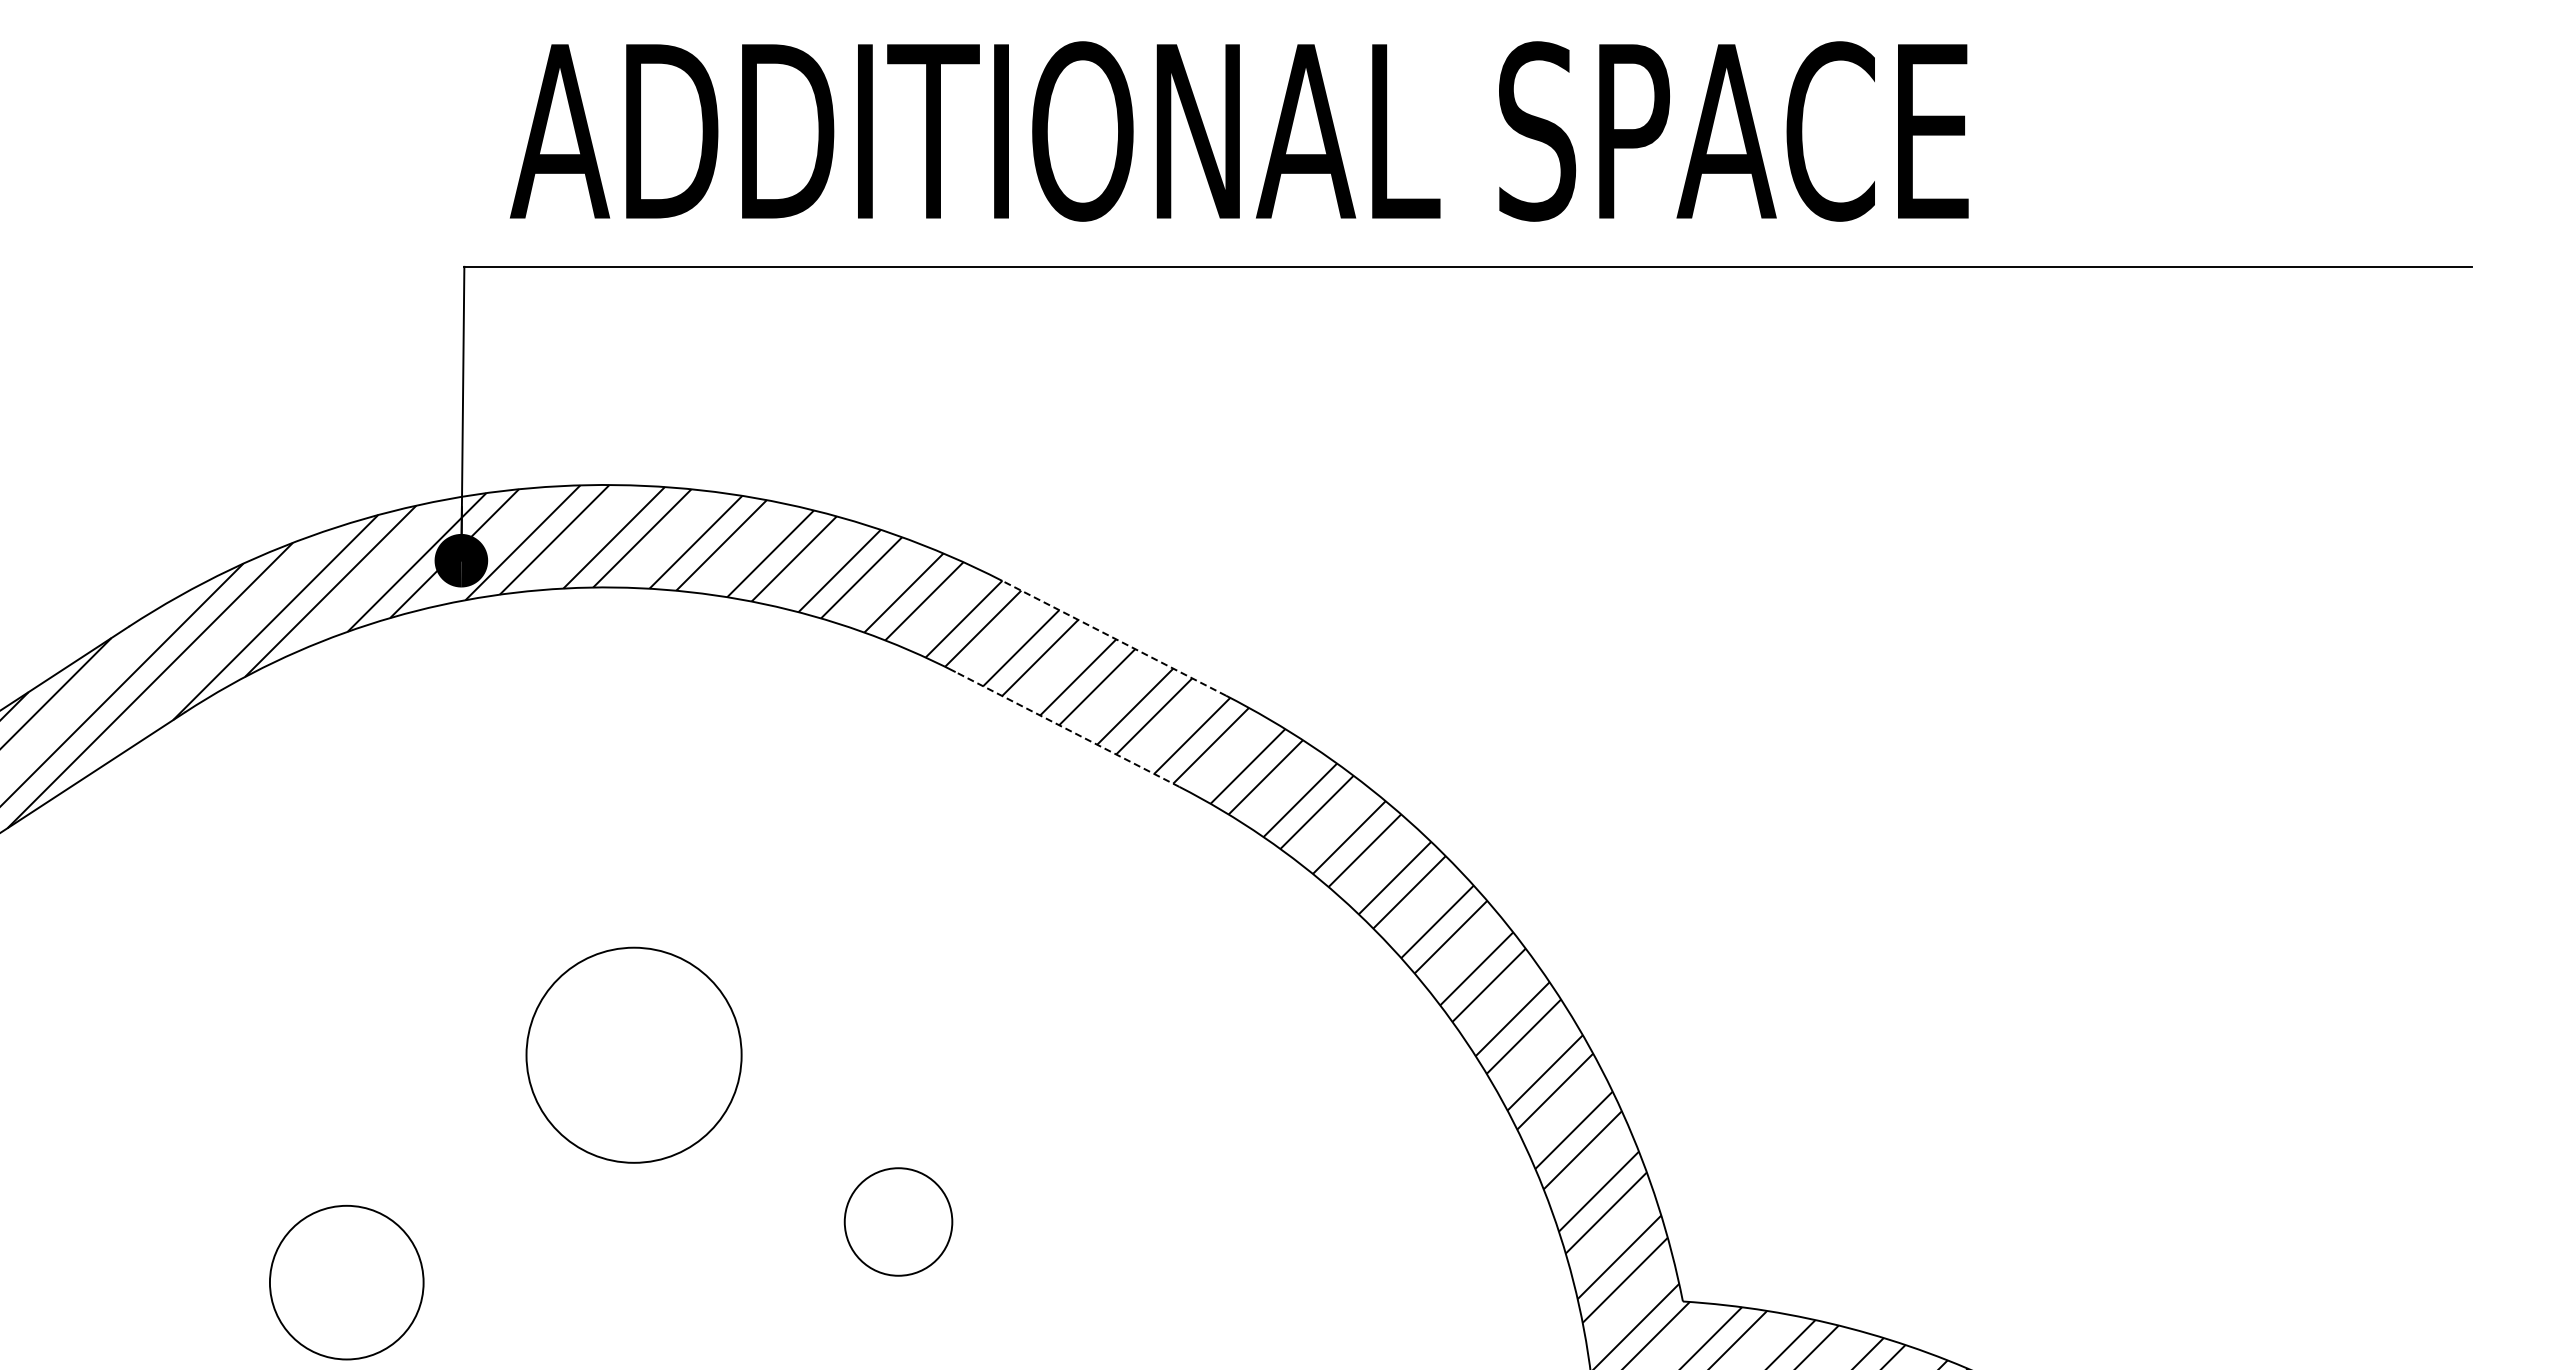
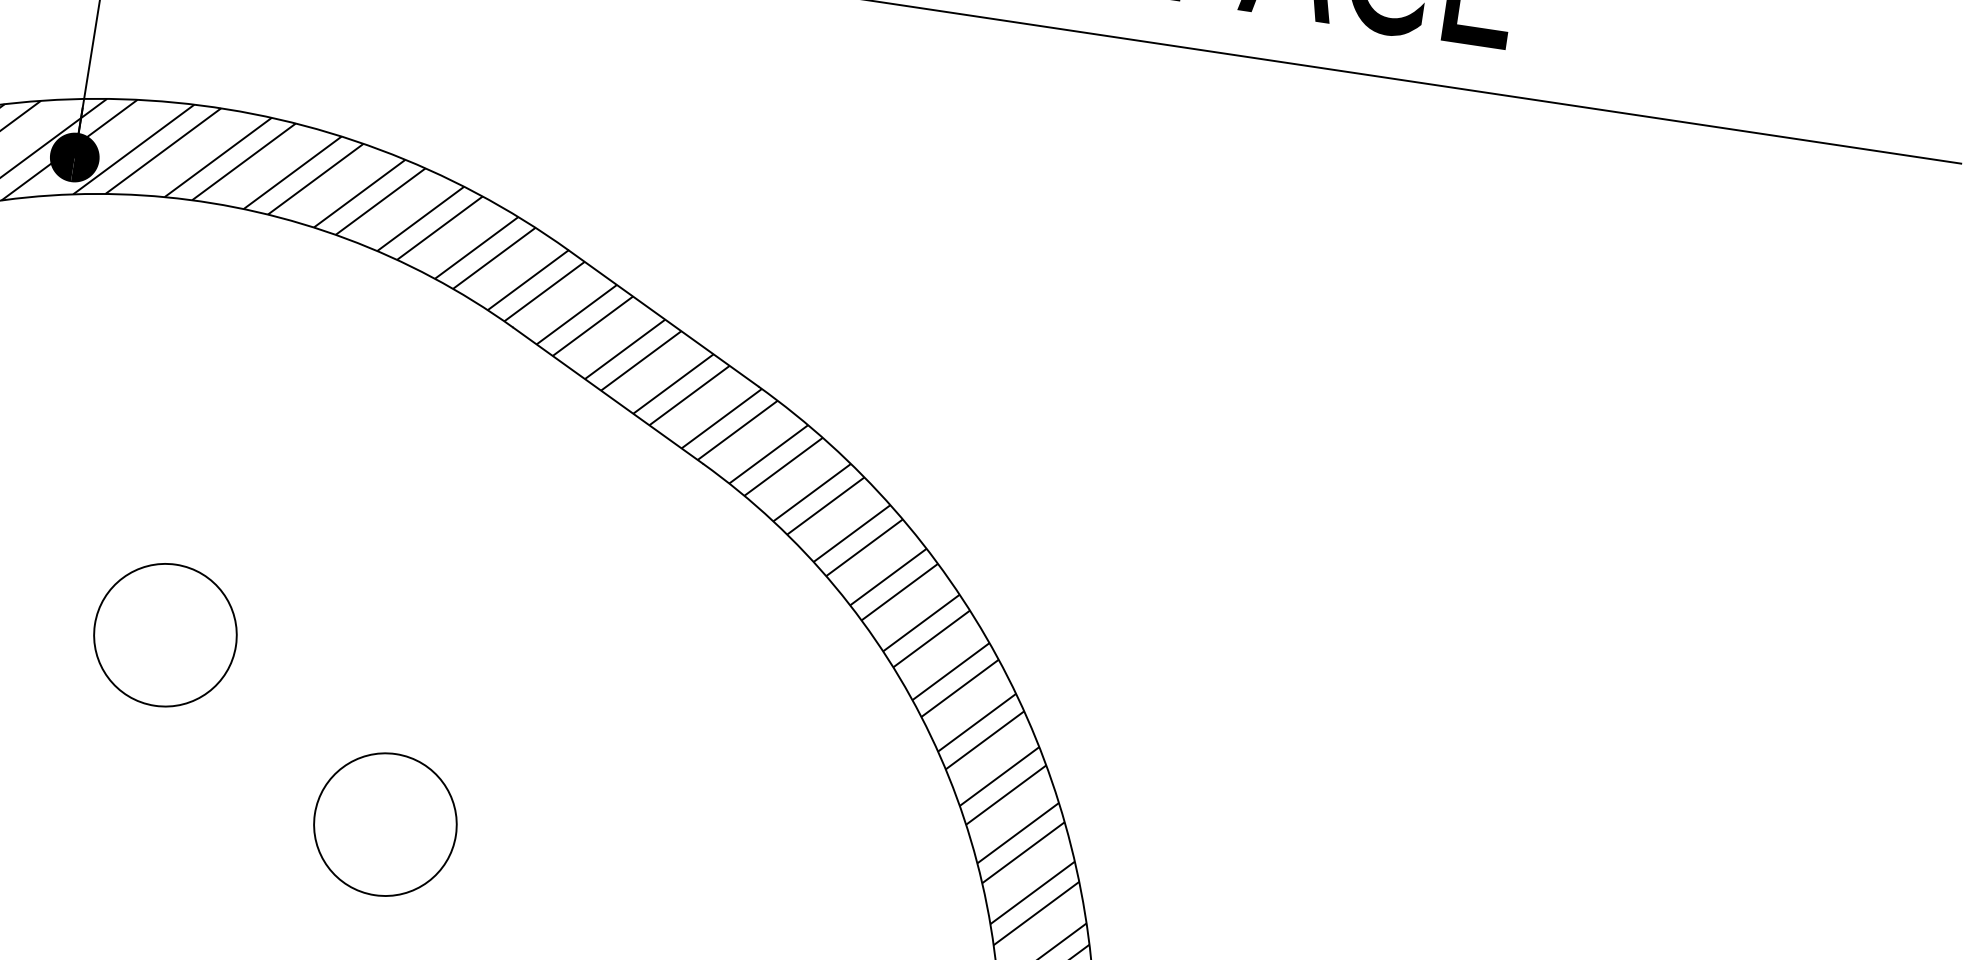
line: (1114, 638) -> (663, 318), dashed -> solid
line: (1067, 729) -> (608, 395), dashed -> solid
circle: (633, 1054) -> (165, 634), size x0.71
circle: (898, 1221) -> (385, 824), size x1.43

